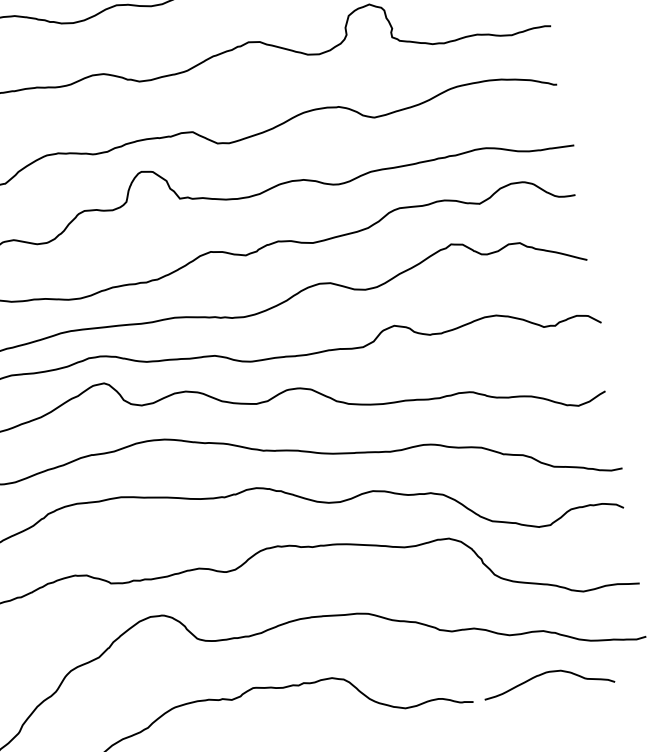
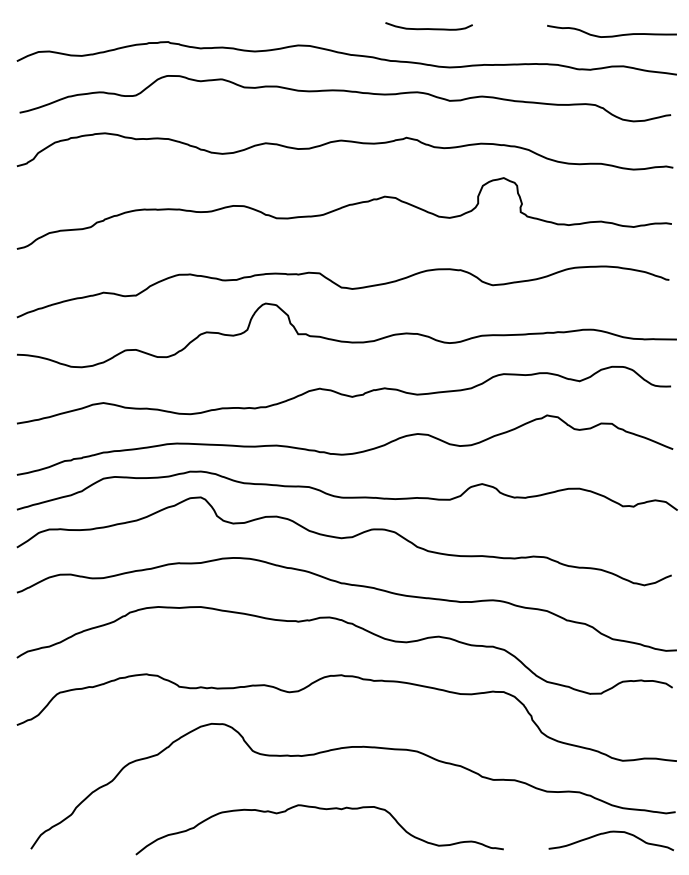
curve: (544, 674) -> (608, 833), moved

